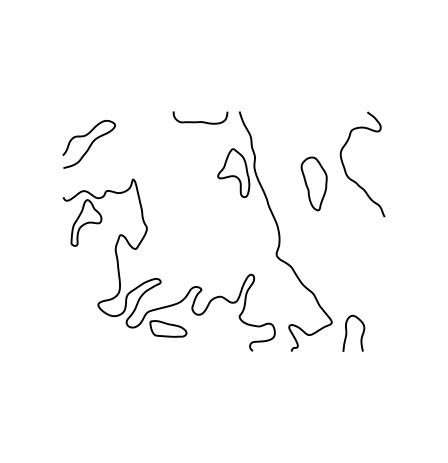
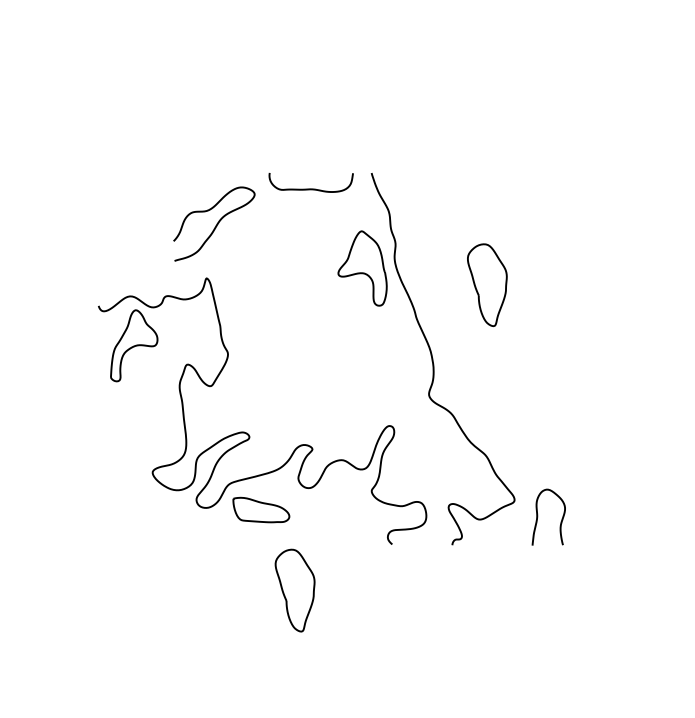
curve: (90, 143) -> (216, 222), moved
curve: (345, 167) -> (535, 259), removed
part: (189, 380) -> (294, 589), added

